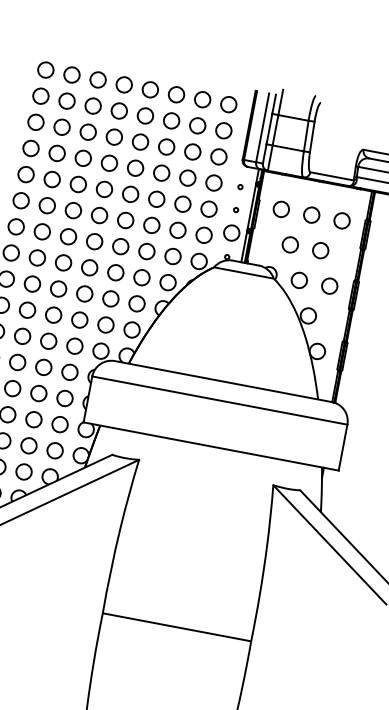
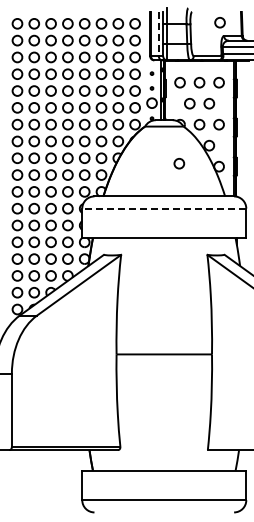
circle: (360, 127) -> (219, 22), added
line: (262, 128) -> (158, 34), solid -> dashed
circle: (256, 334) -> (179, 163), added
line: (218, 400) -> (163, 208), solid -> dashed

